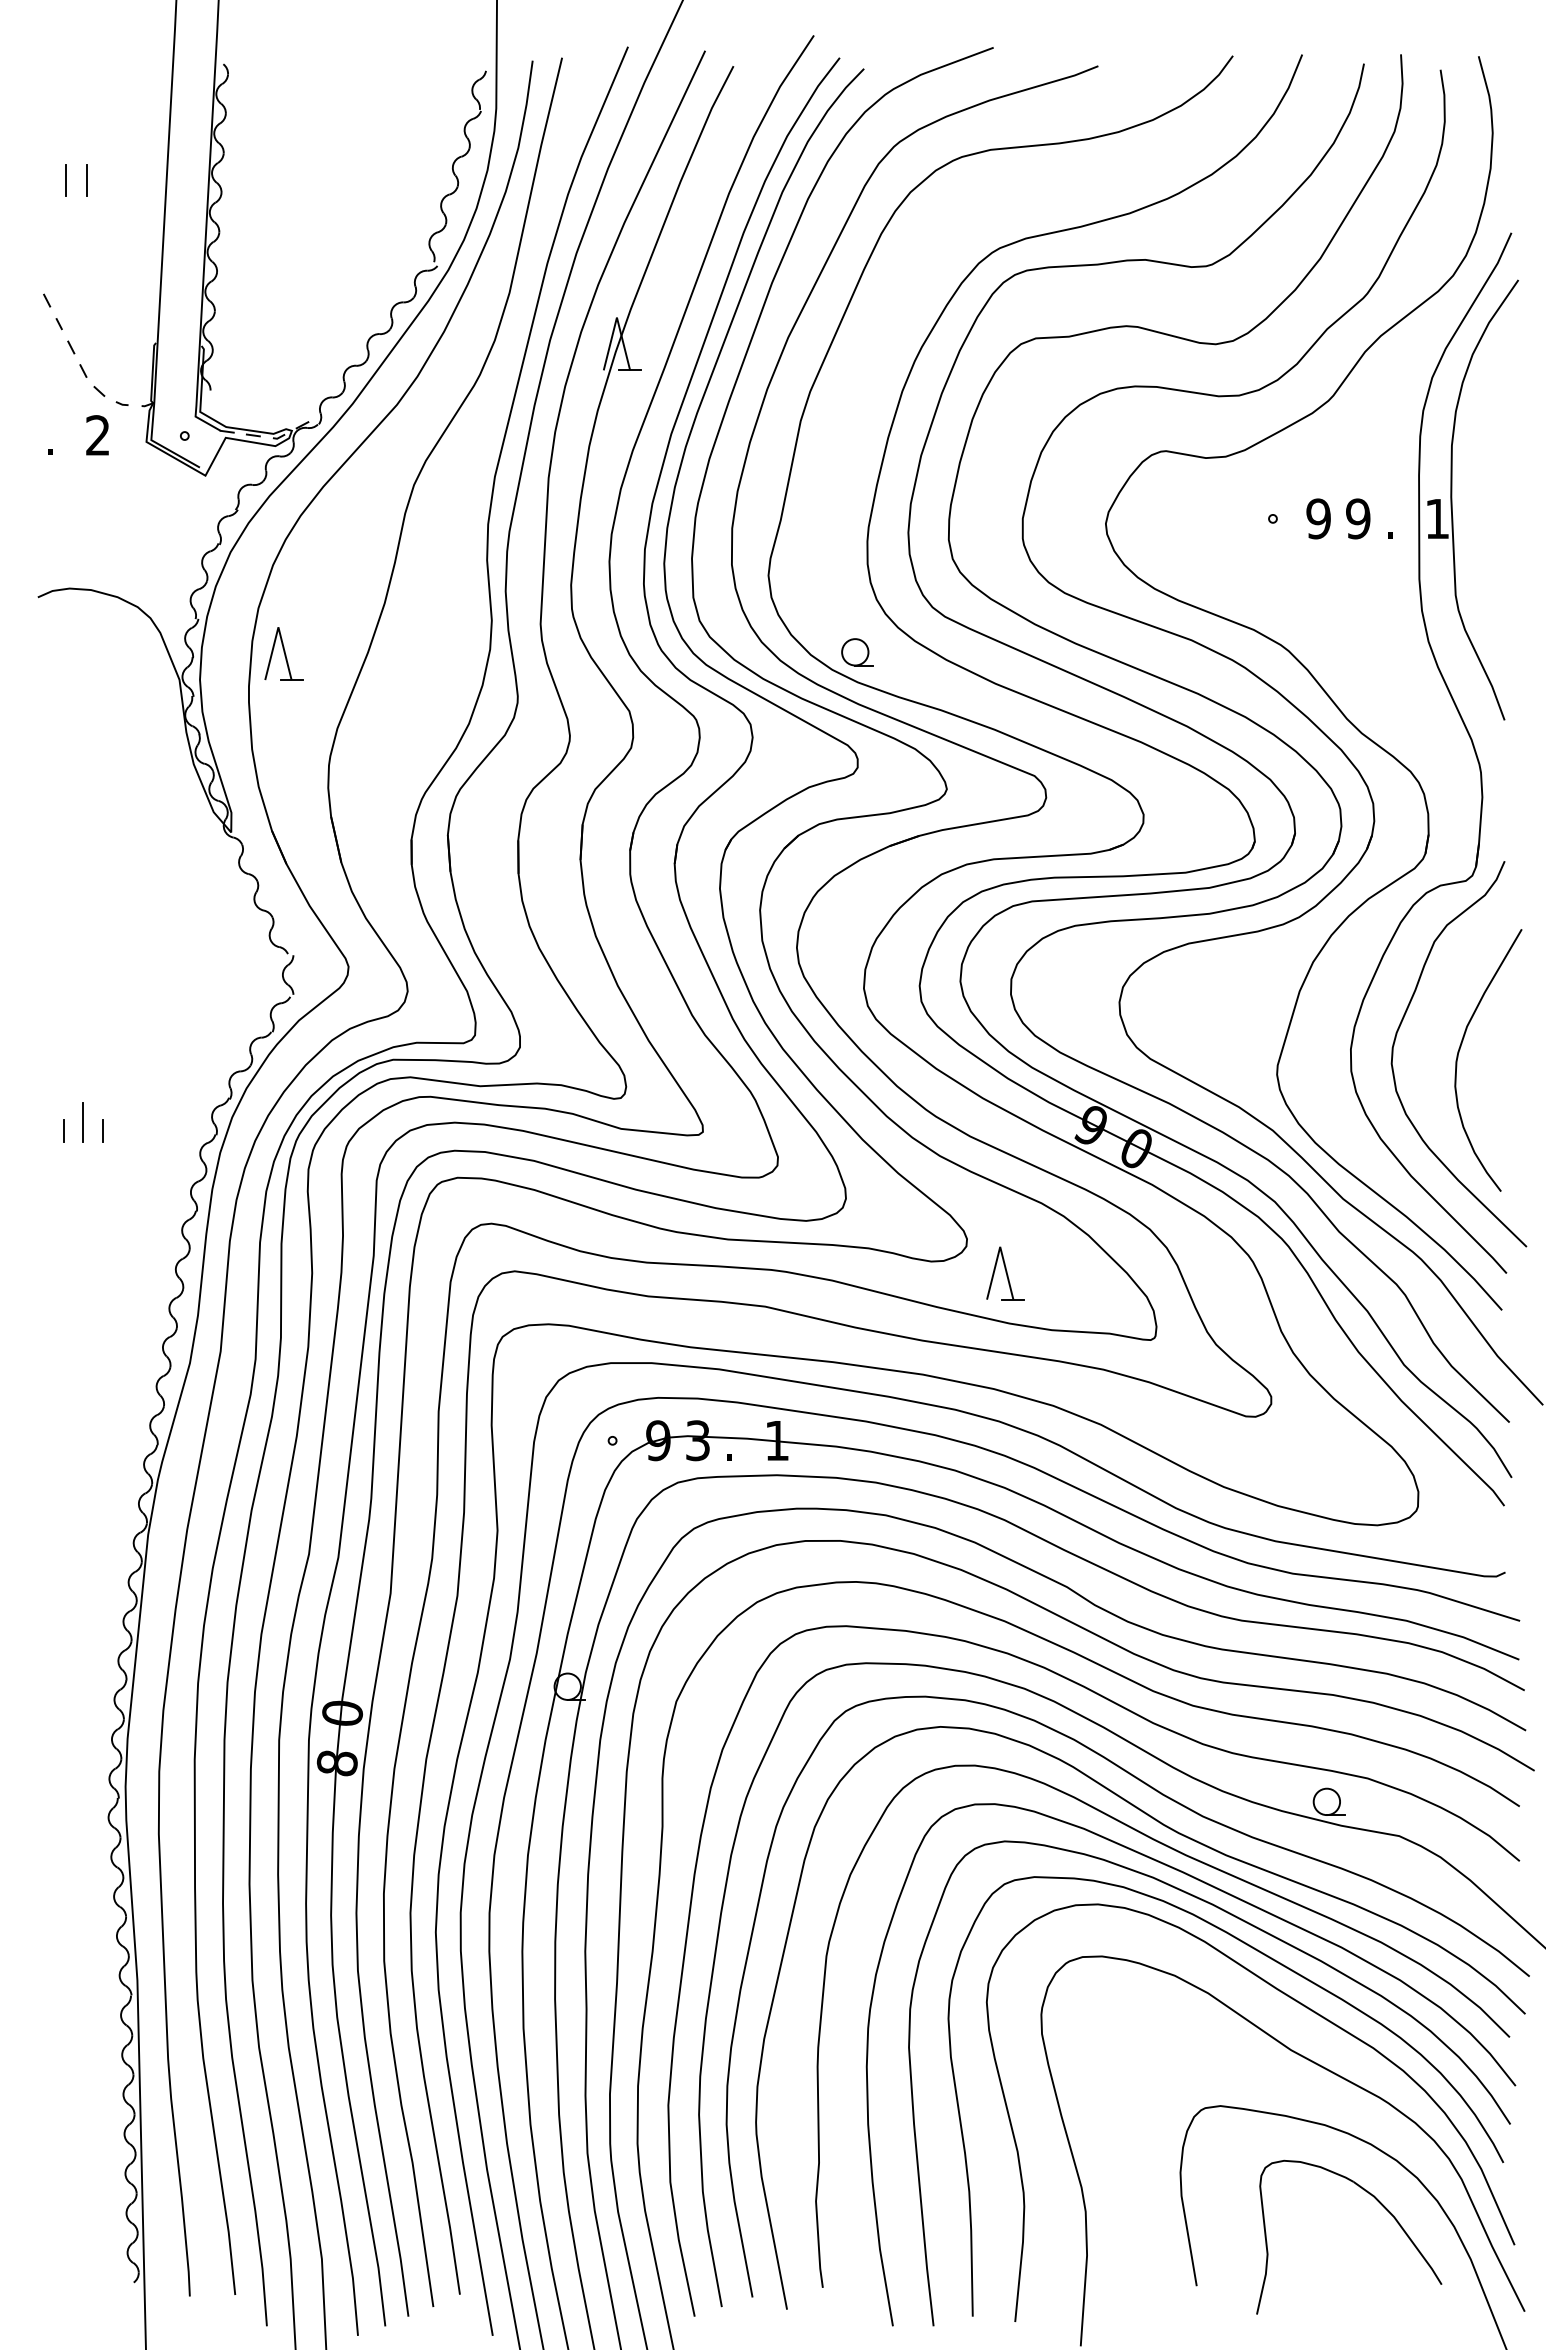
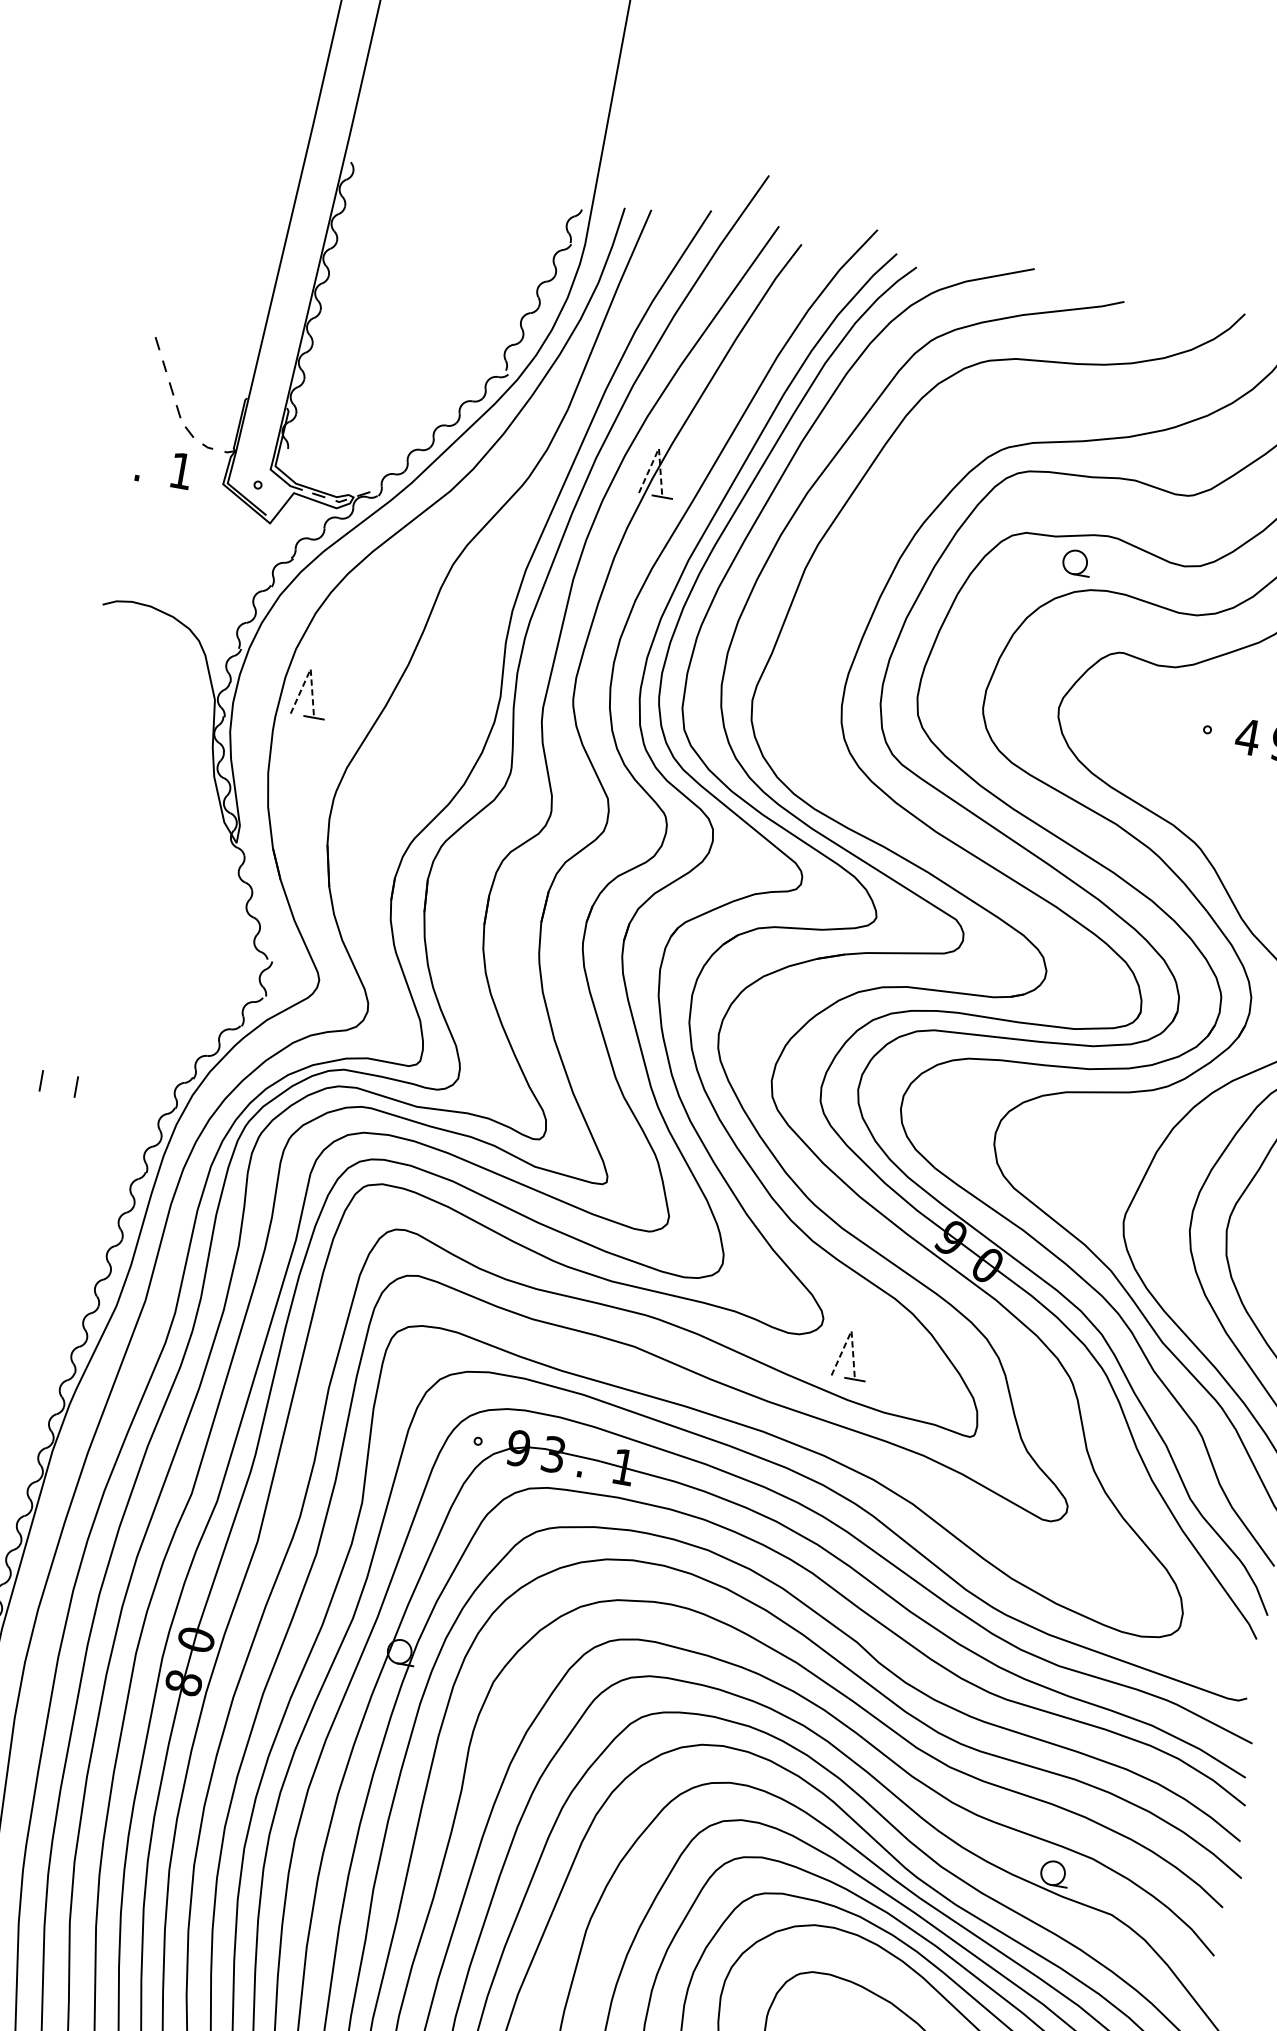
line: (65, 180) -> (192, 240), removed
line: (86, 180) -> (211, 243), removed
line: (616, 317) -> (658, 448), solid -> dashed
text: (97, 435) -> (180, 470), 2 -> 1
text: (1318, 518) -> (1247, 736), 9 -> 4
line: (278, 627) -> (310, 669), solid -> dashed
part: (857, 652) -> (1077, 562), moved
line: (83, 1122) -> (60, 1076), removed
line: (1000, 1246) -> (851, 1330), solid -> dashed

